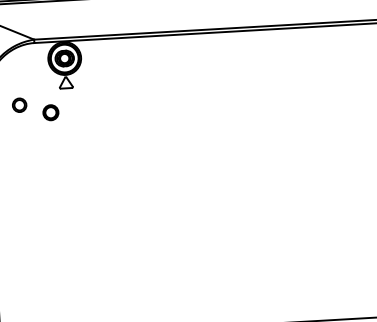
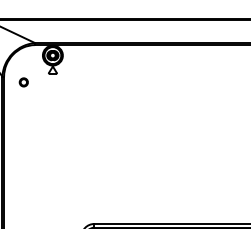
part: (50, 111) -> (42, 87), removed

